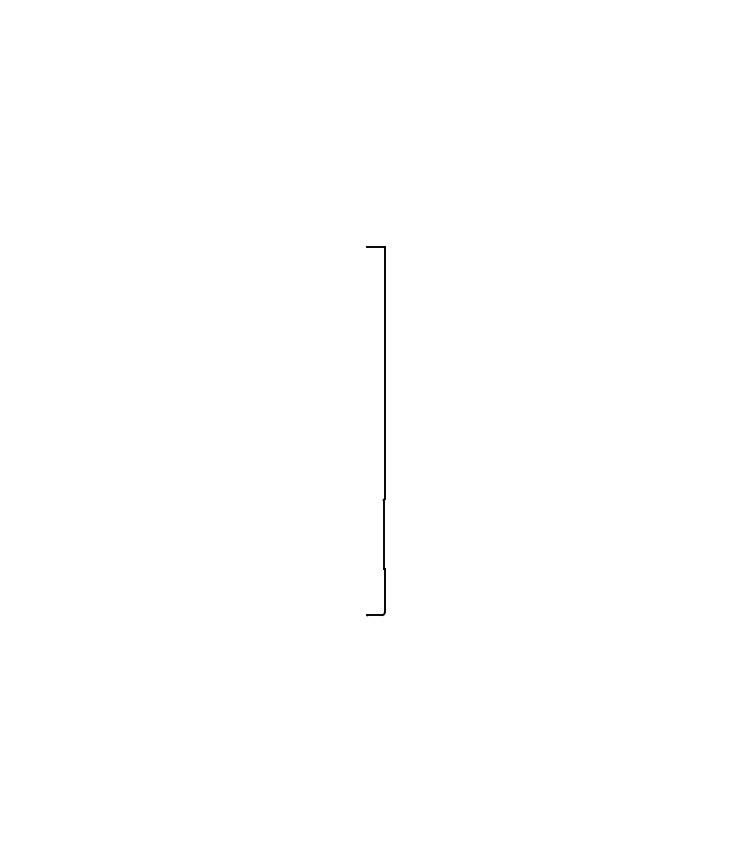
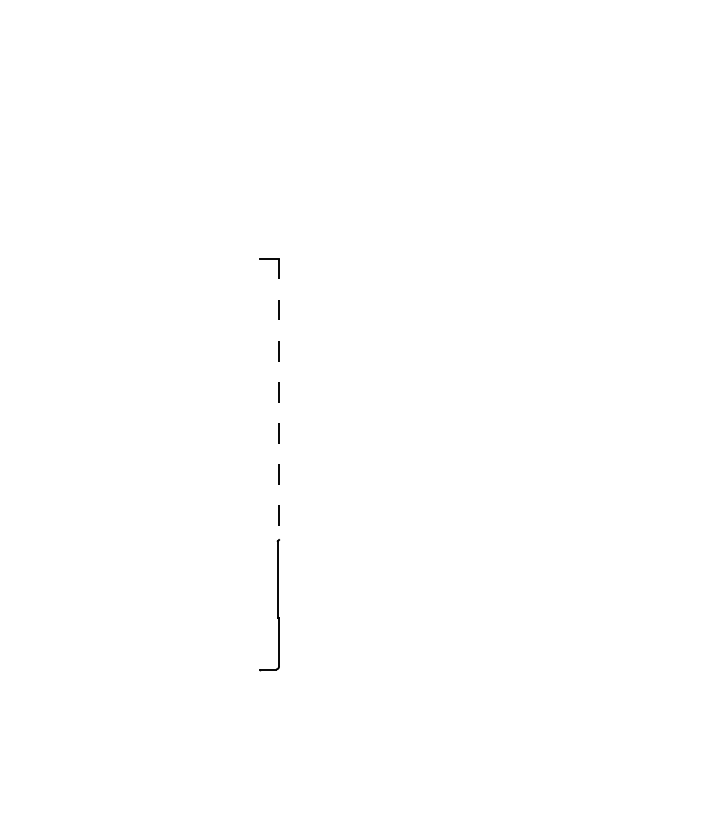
line: (384, 373) -> (278, 400), solid -> dashed

